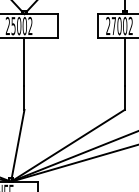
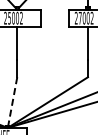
line: (17, 145) -> (12, 102), solid -> dashed

